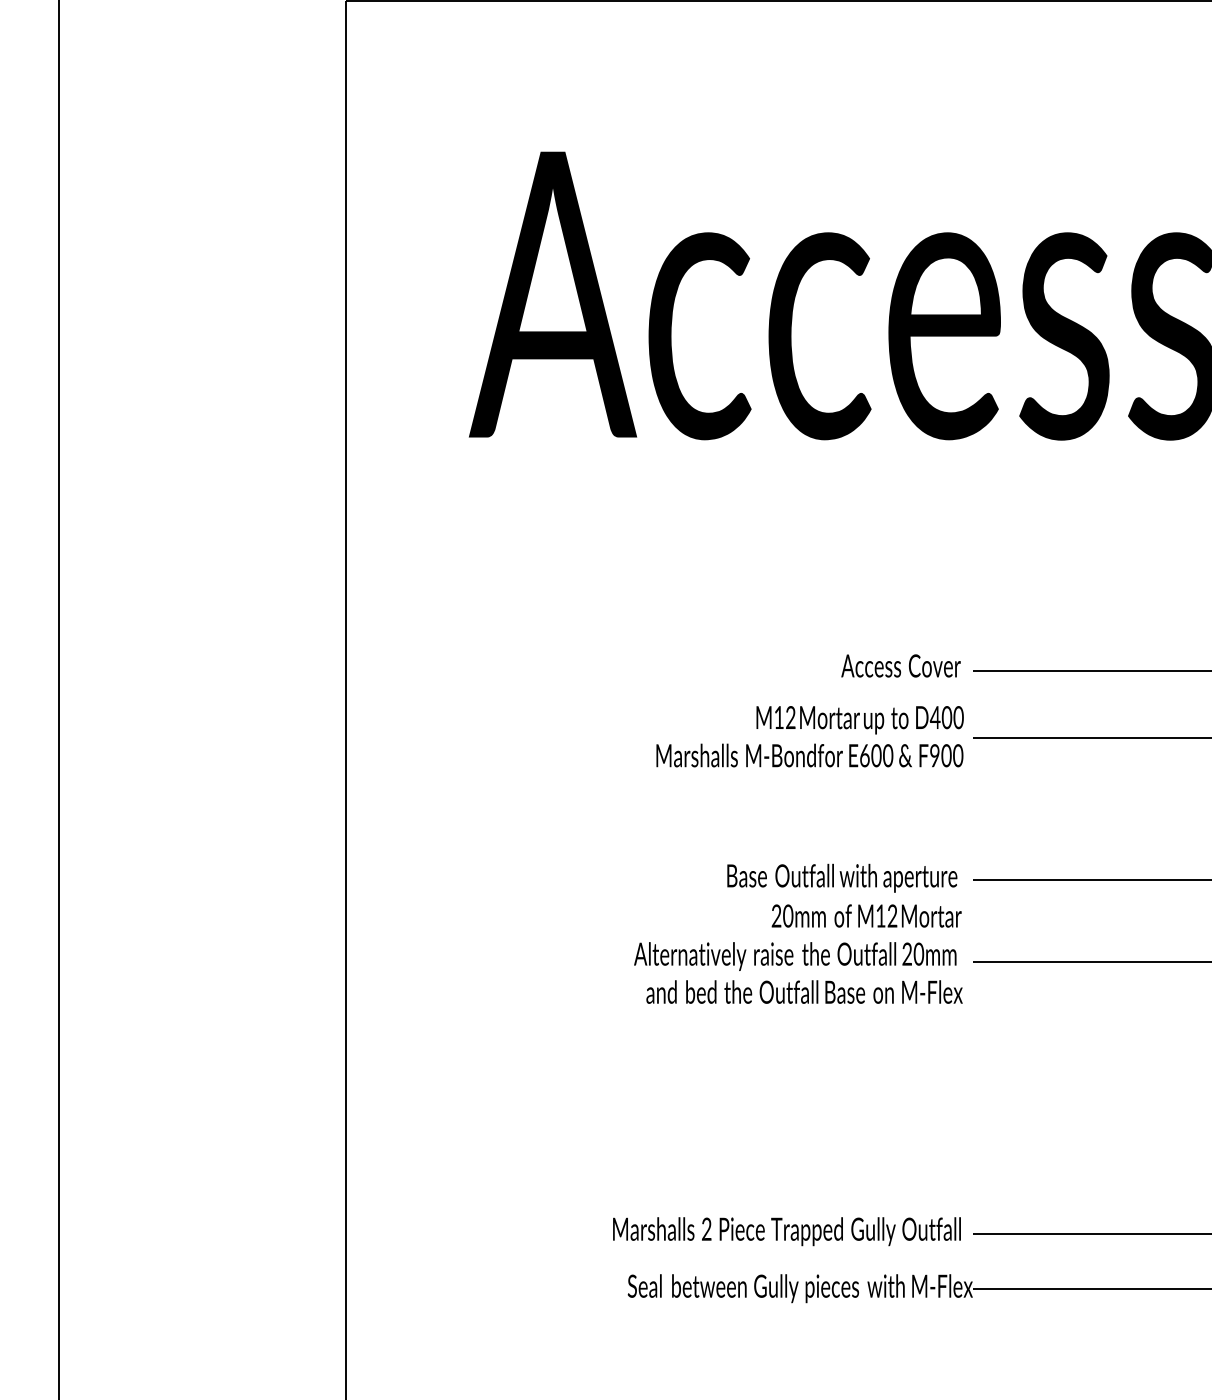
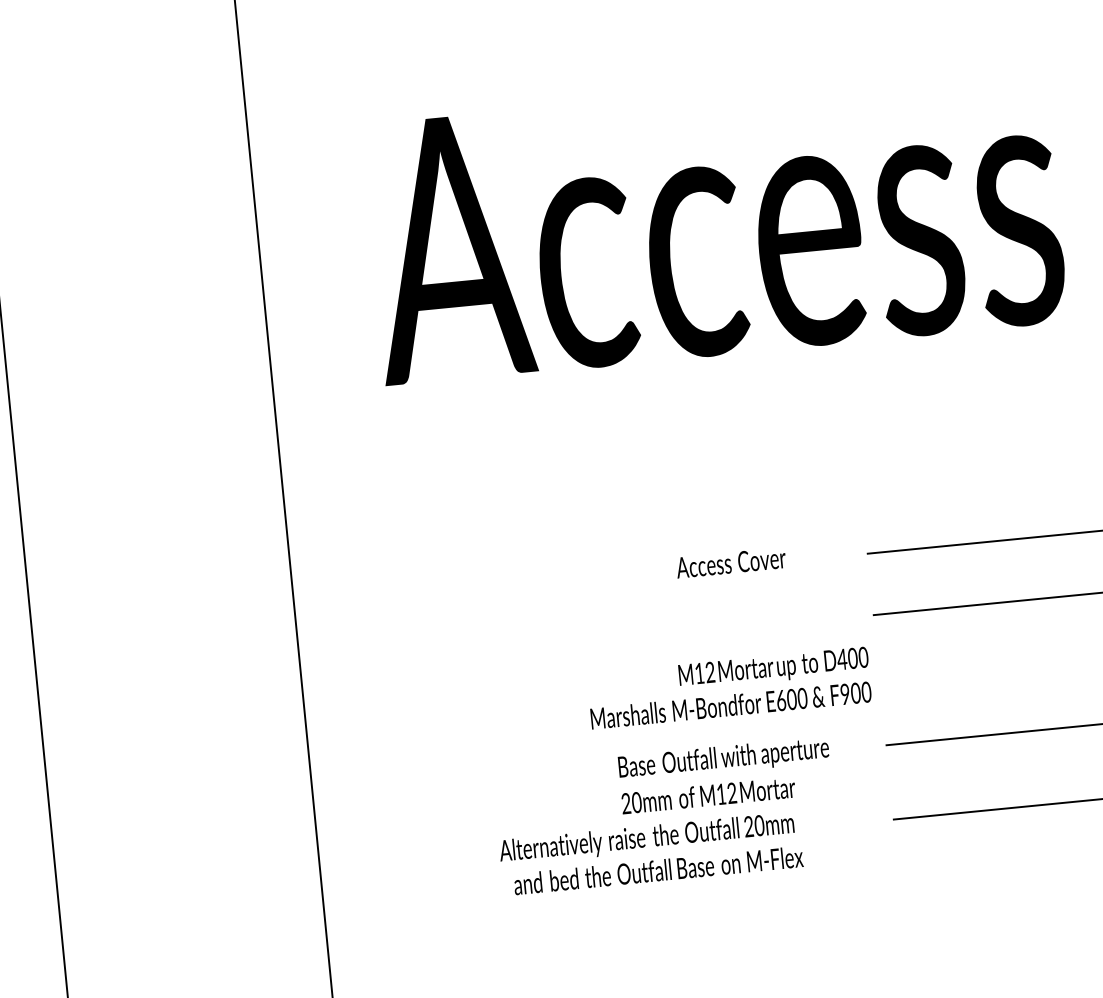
text: (900, 665) -> (730, 562), moved
text: (809, 736) -> (729, 687), moved
text: (842, 877) -> (724, 758), moved
text: (798, 953) -> (649, 835), moved

